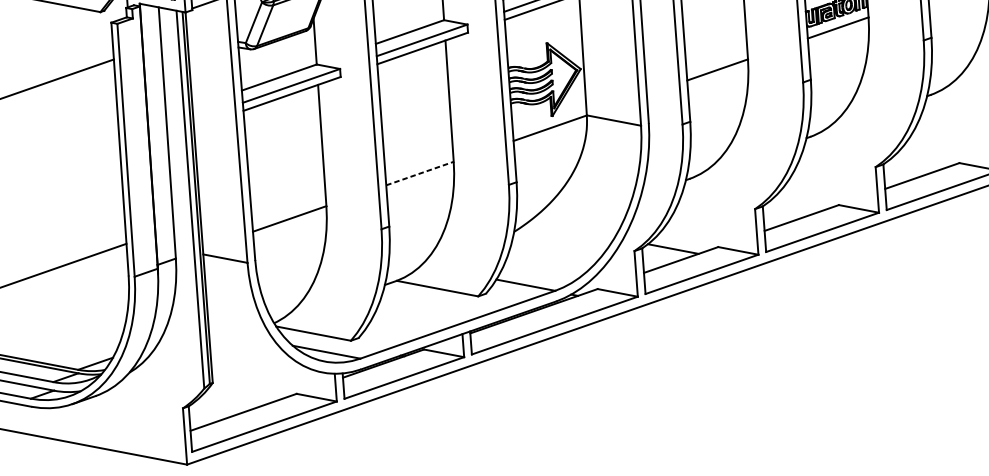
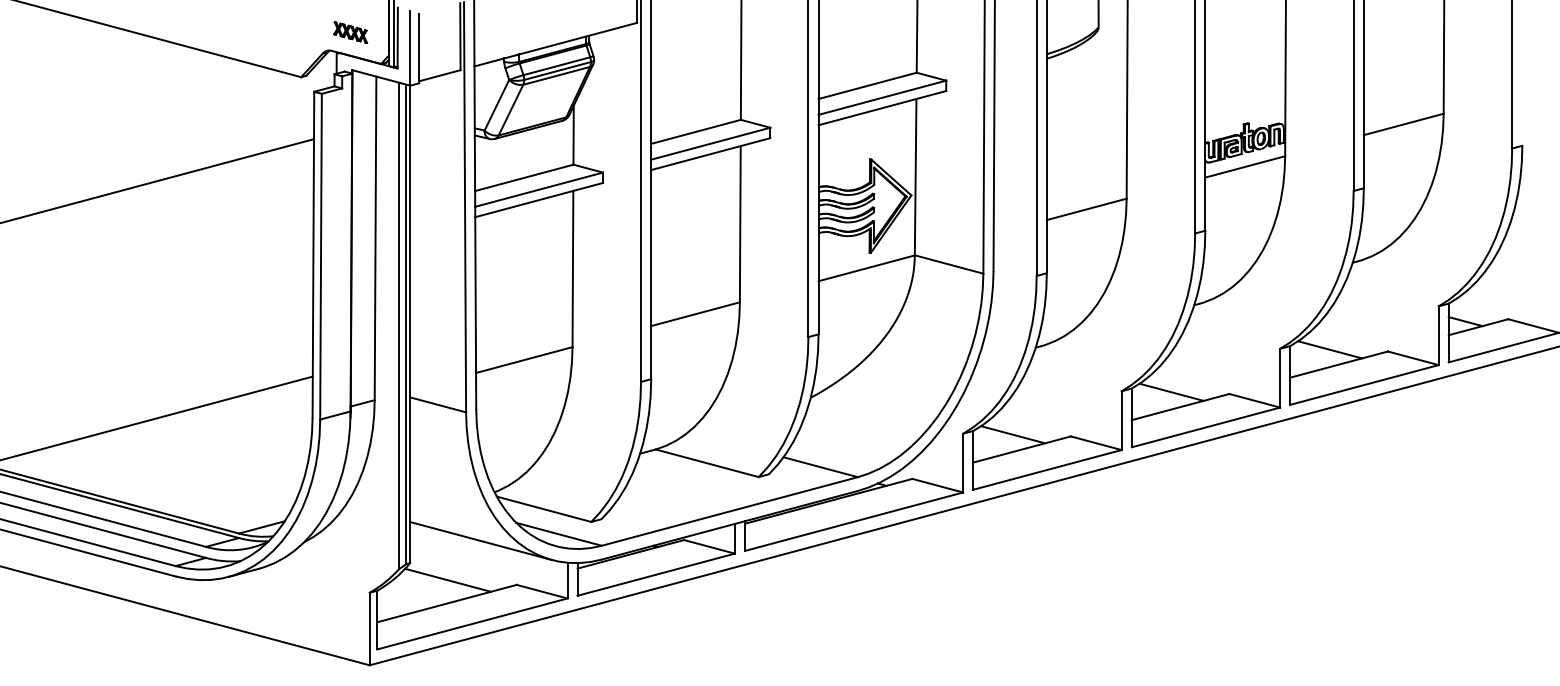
line: (914, 164) -> (1330, 349), added
line: (419, 173) -> (695, 314), dashed -> solid
line: (793, 206) -> (1171, 391), added
line: (266, 362) -> (481, 541), added
line: (242, 393) -> (447, 579), added

